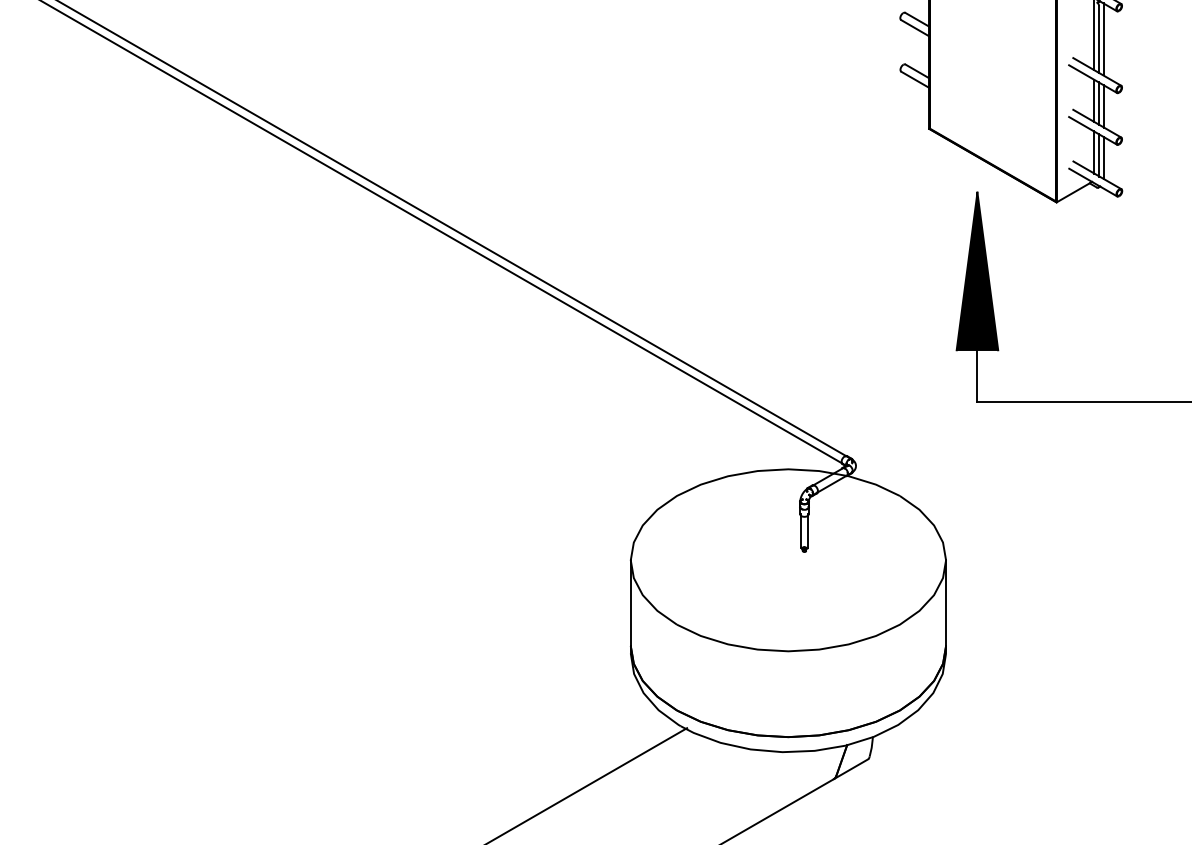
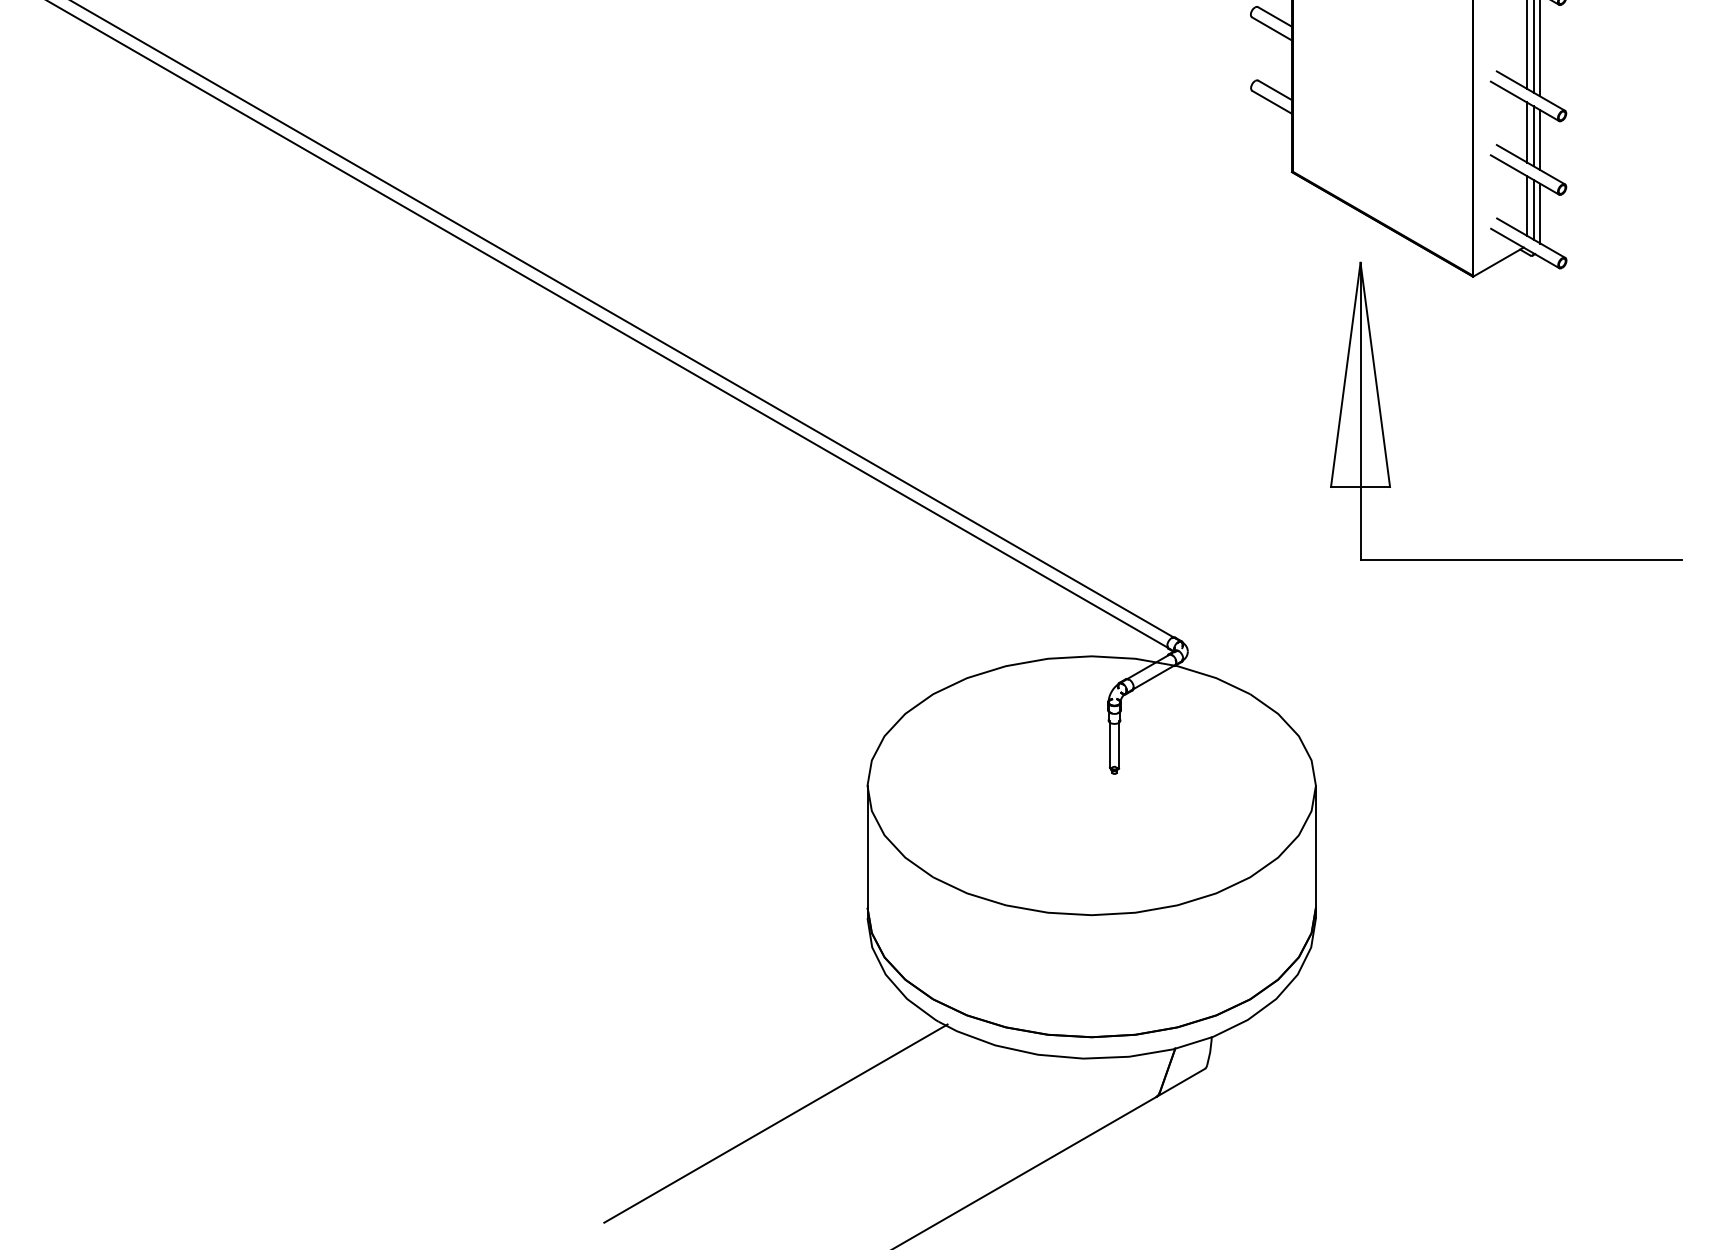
fill: (977, 271) -> (1360, 374), removed

